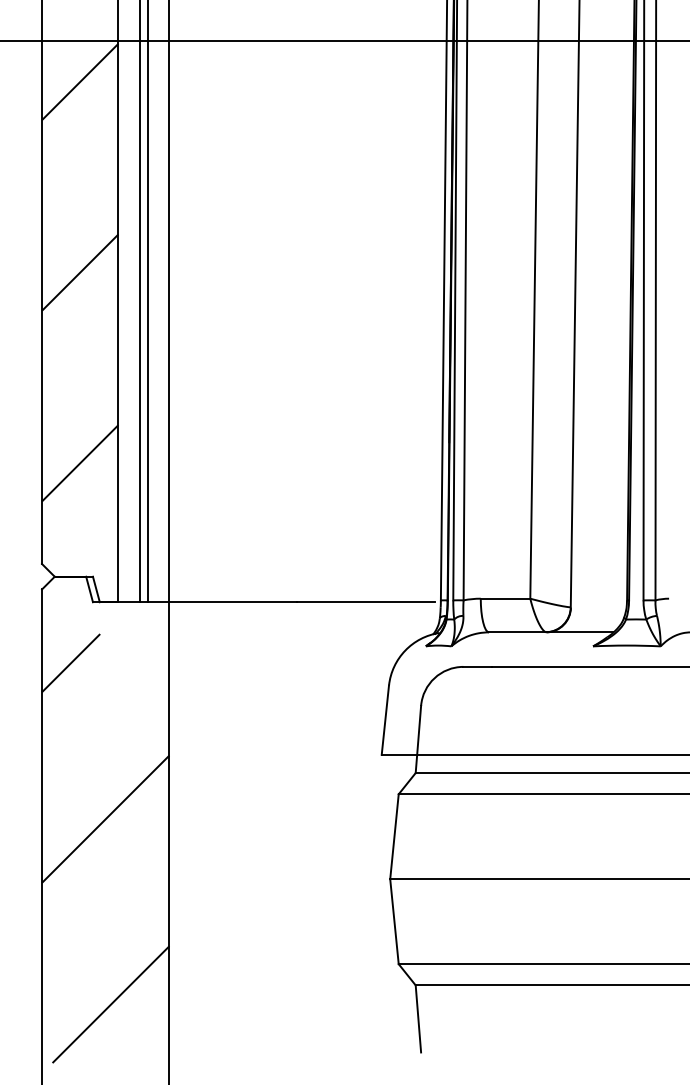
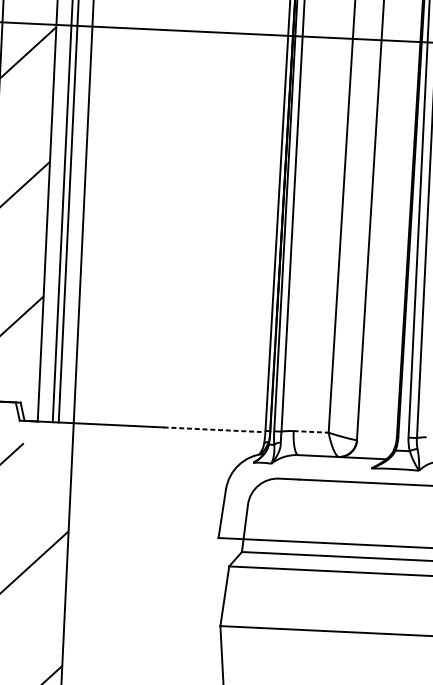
line: (505, 598) -> (311, 431), solid -> dashed
line: (366, 602) -> (212, 429), solid -> dashed

